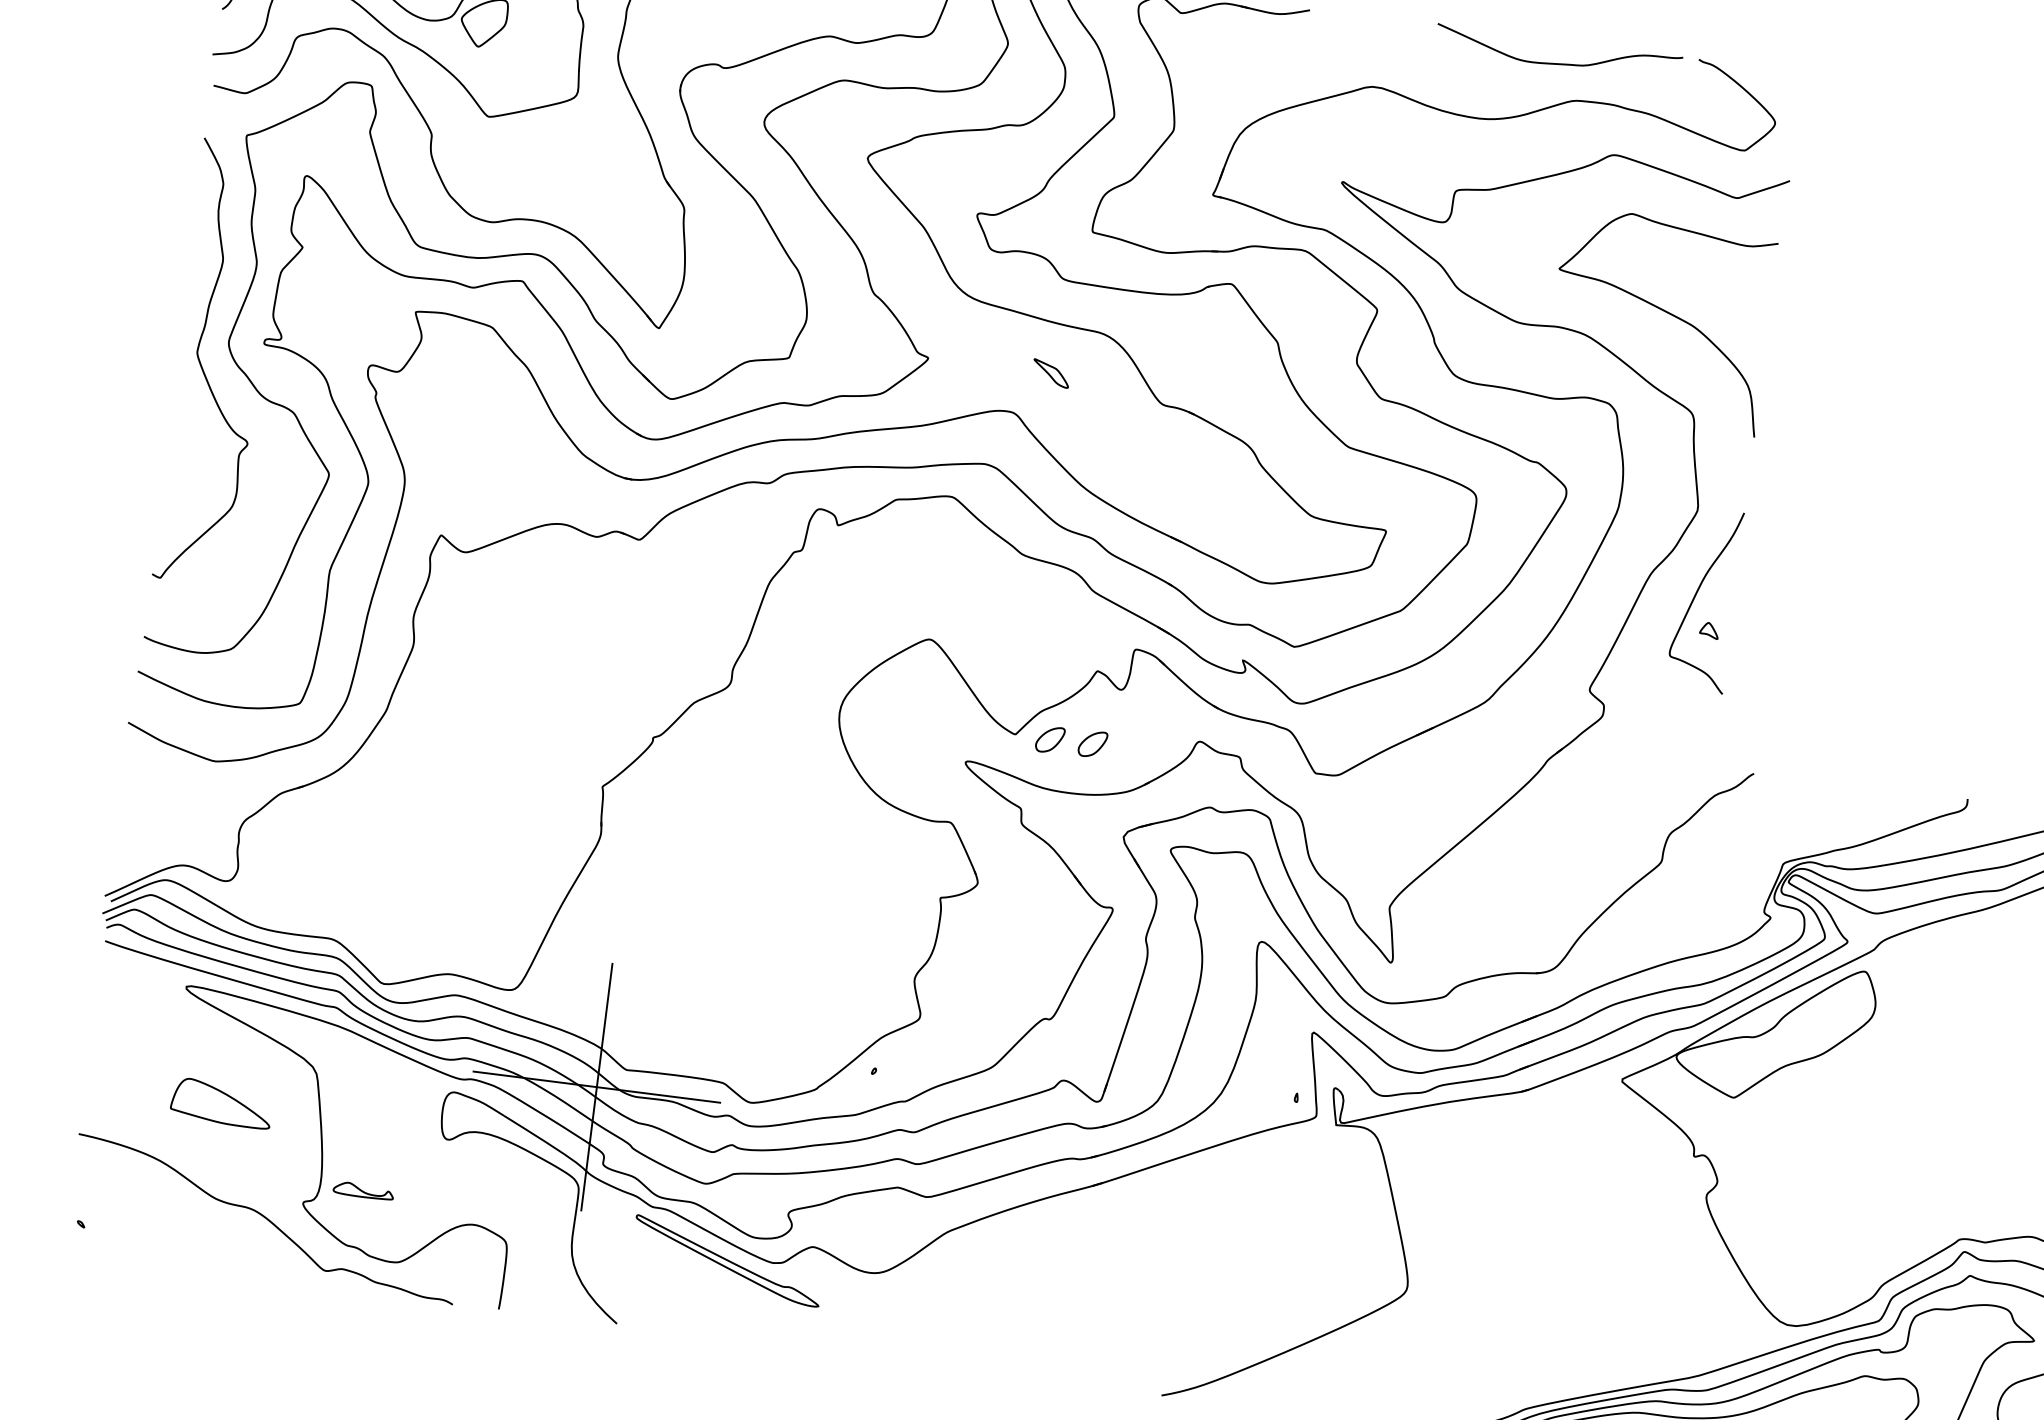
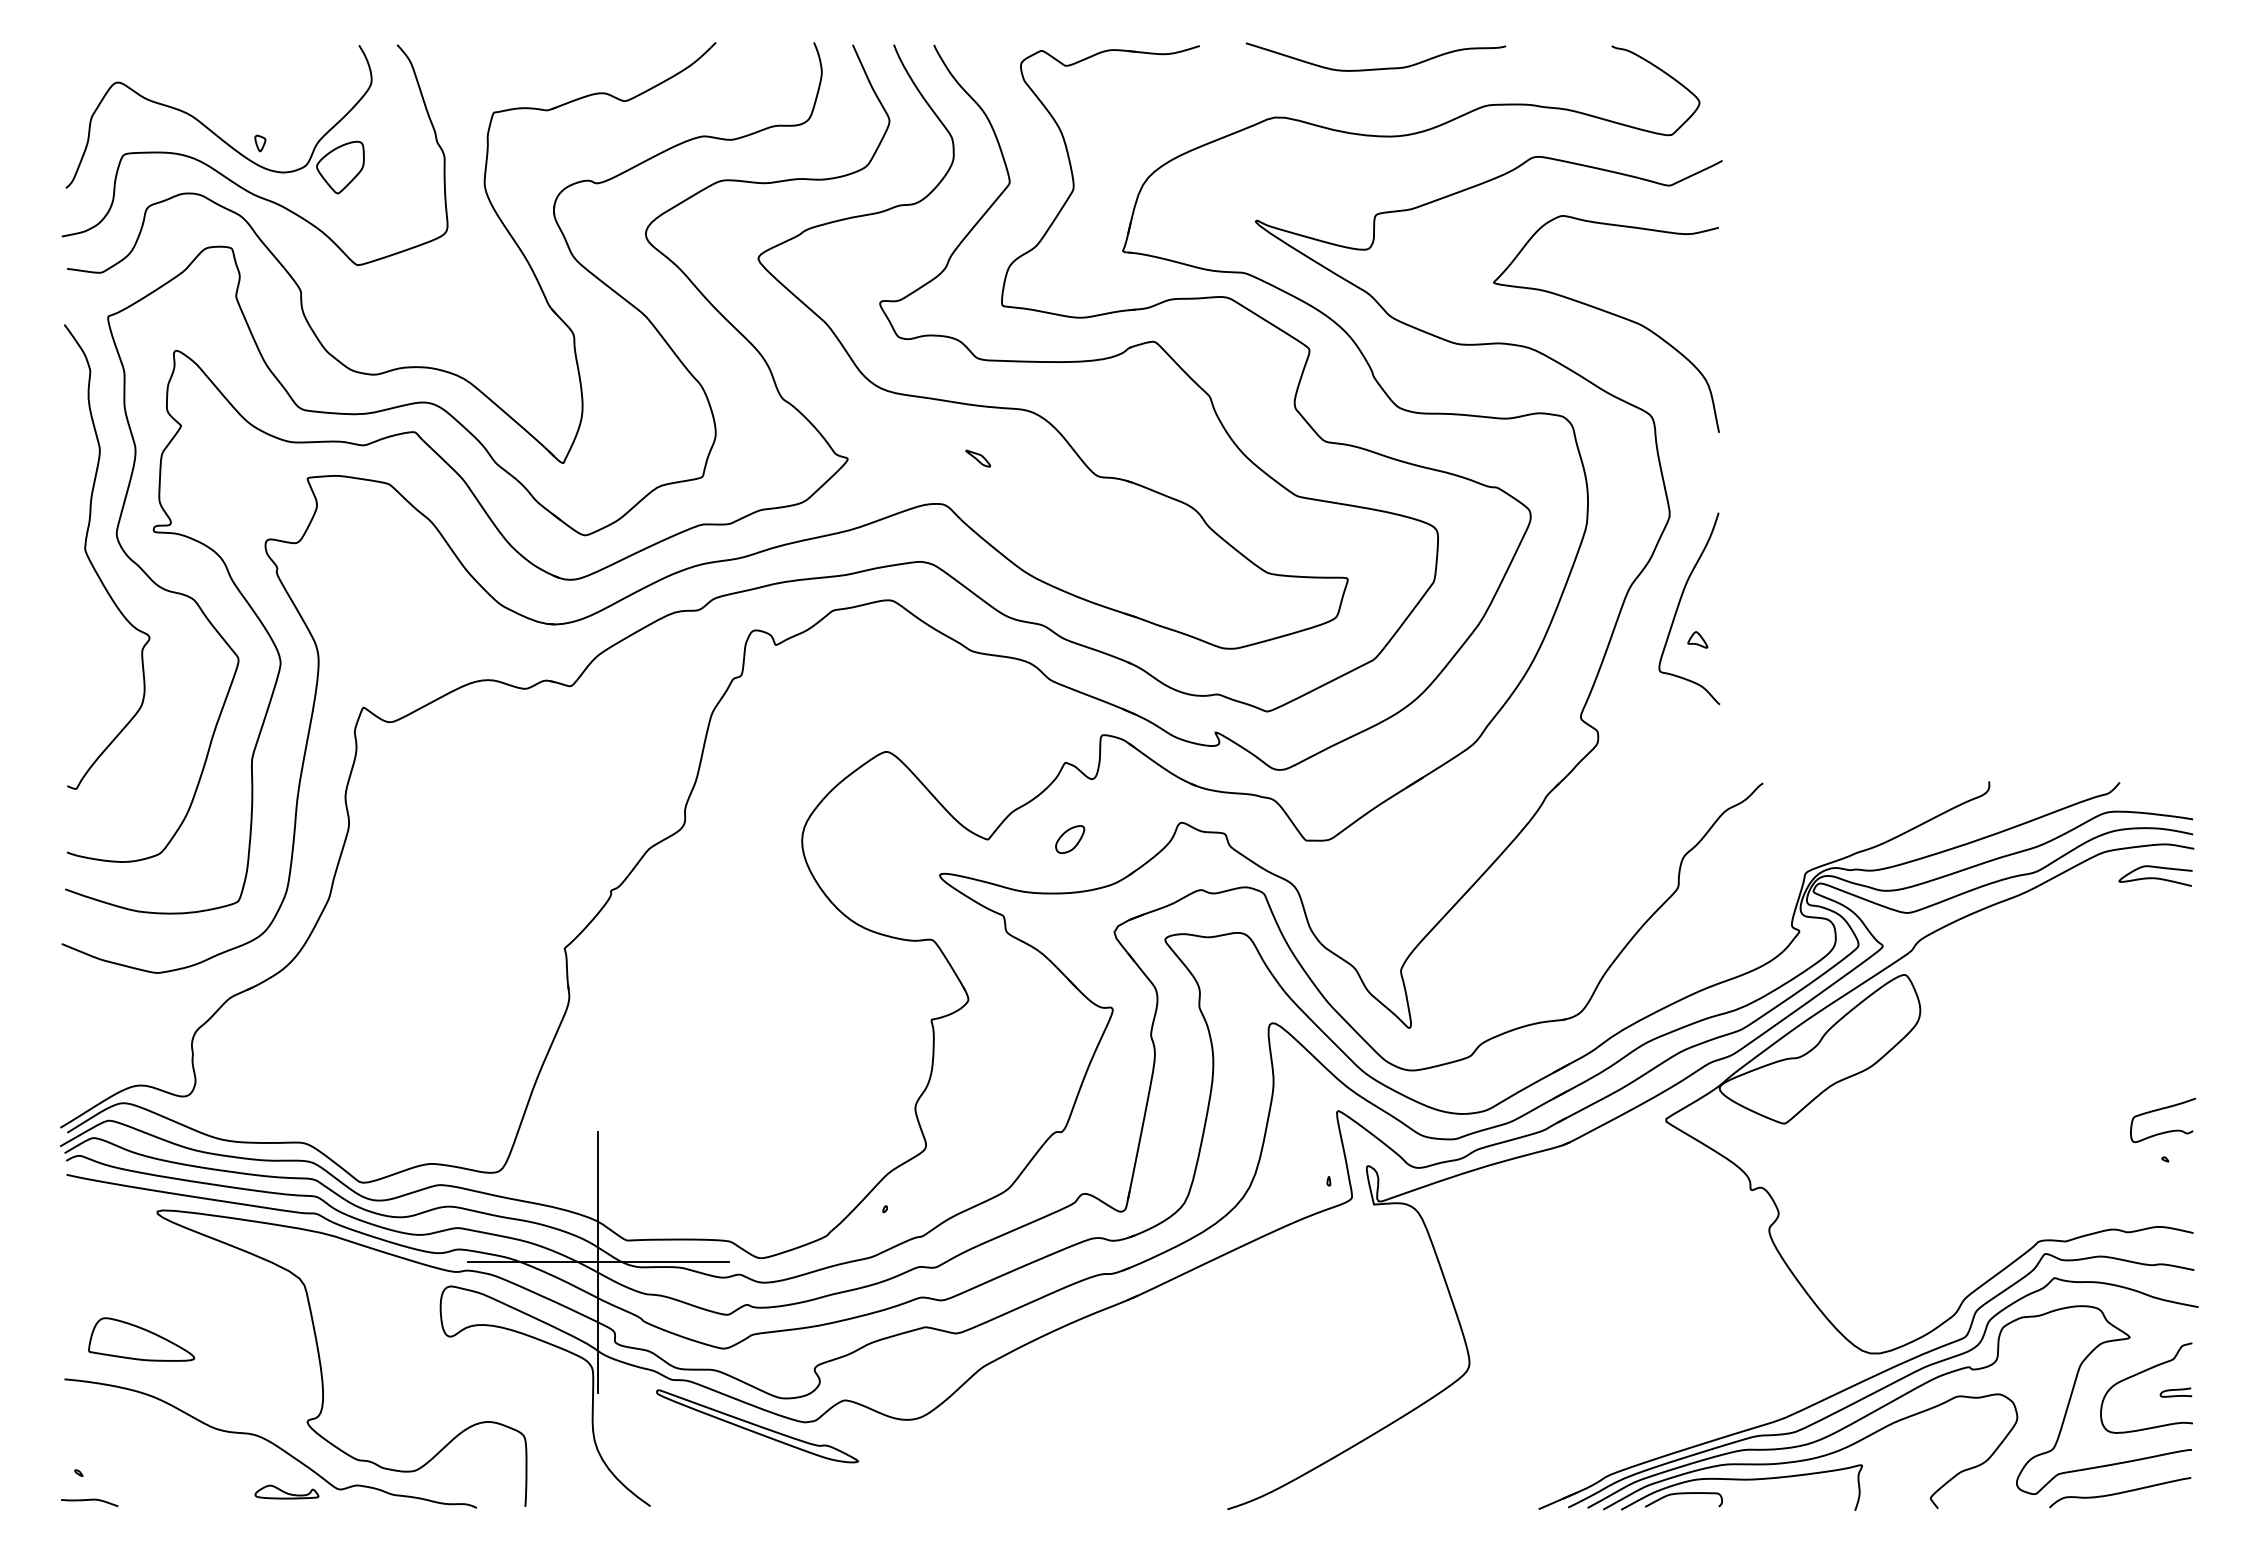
curve: (1557, 63) -> (1375, 68), moved
part: (1051, 373) -> (978, 458), size x0.62
part: (1050, 739) -> (1025, 840), removed
part: (221, 1103) -> (141, 1339), moved
part: (363, 1190) -> (286, 1491), moved
curve: (87, 1251) -> (89, 1500), added

